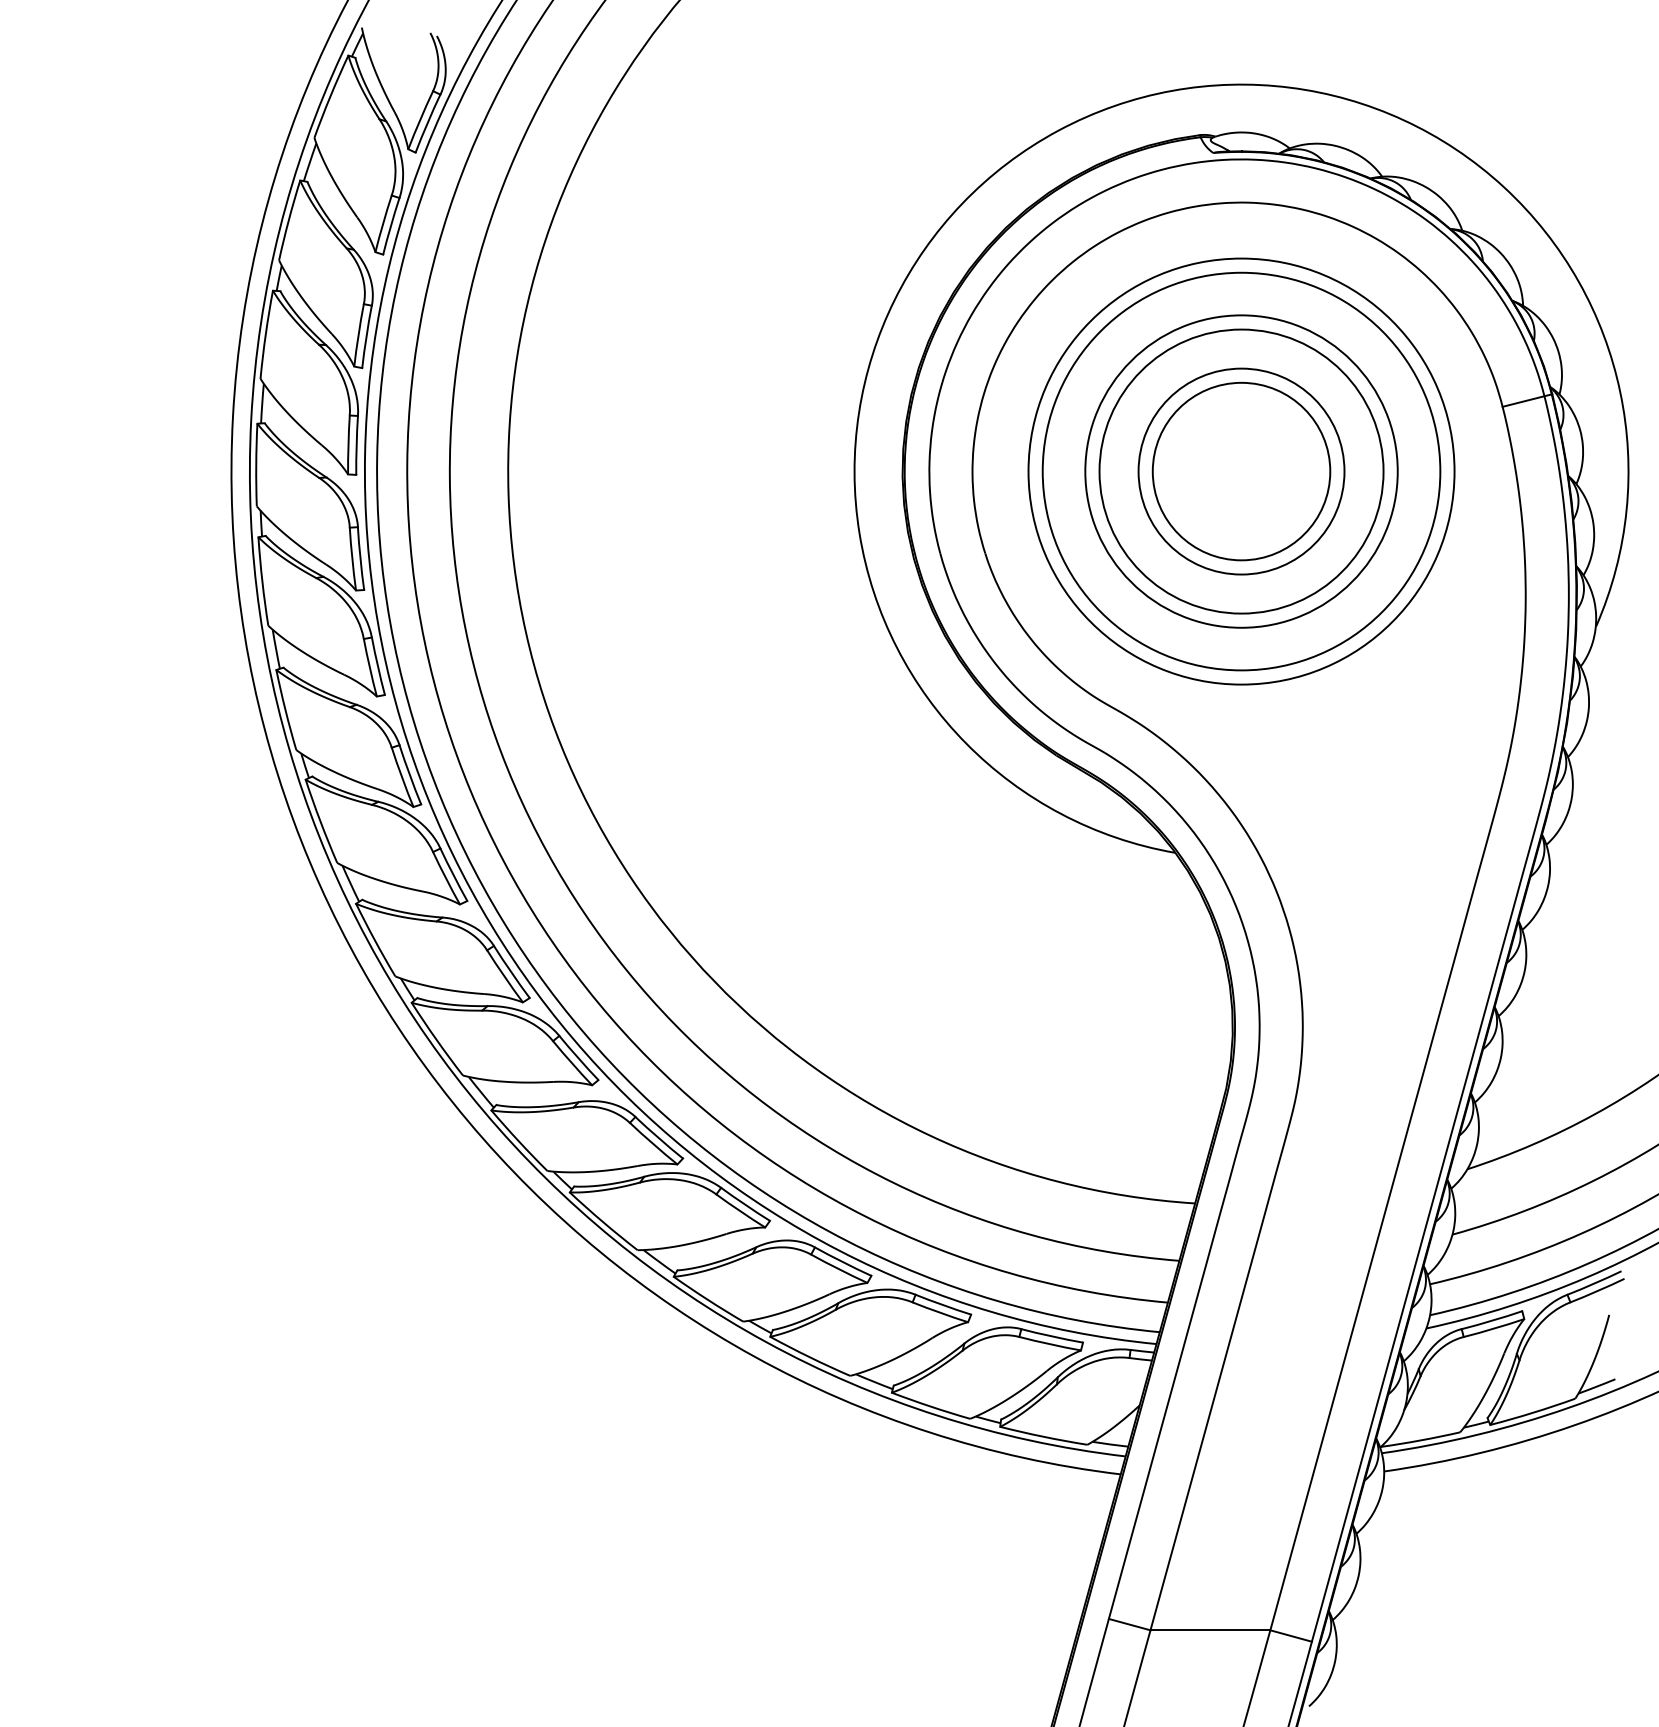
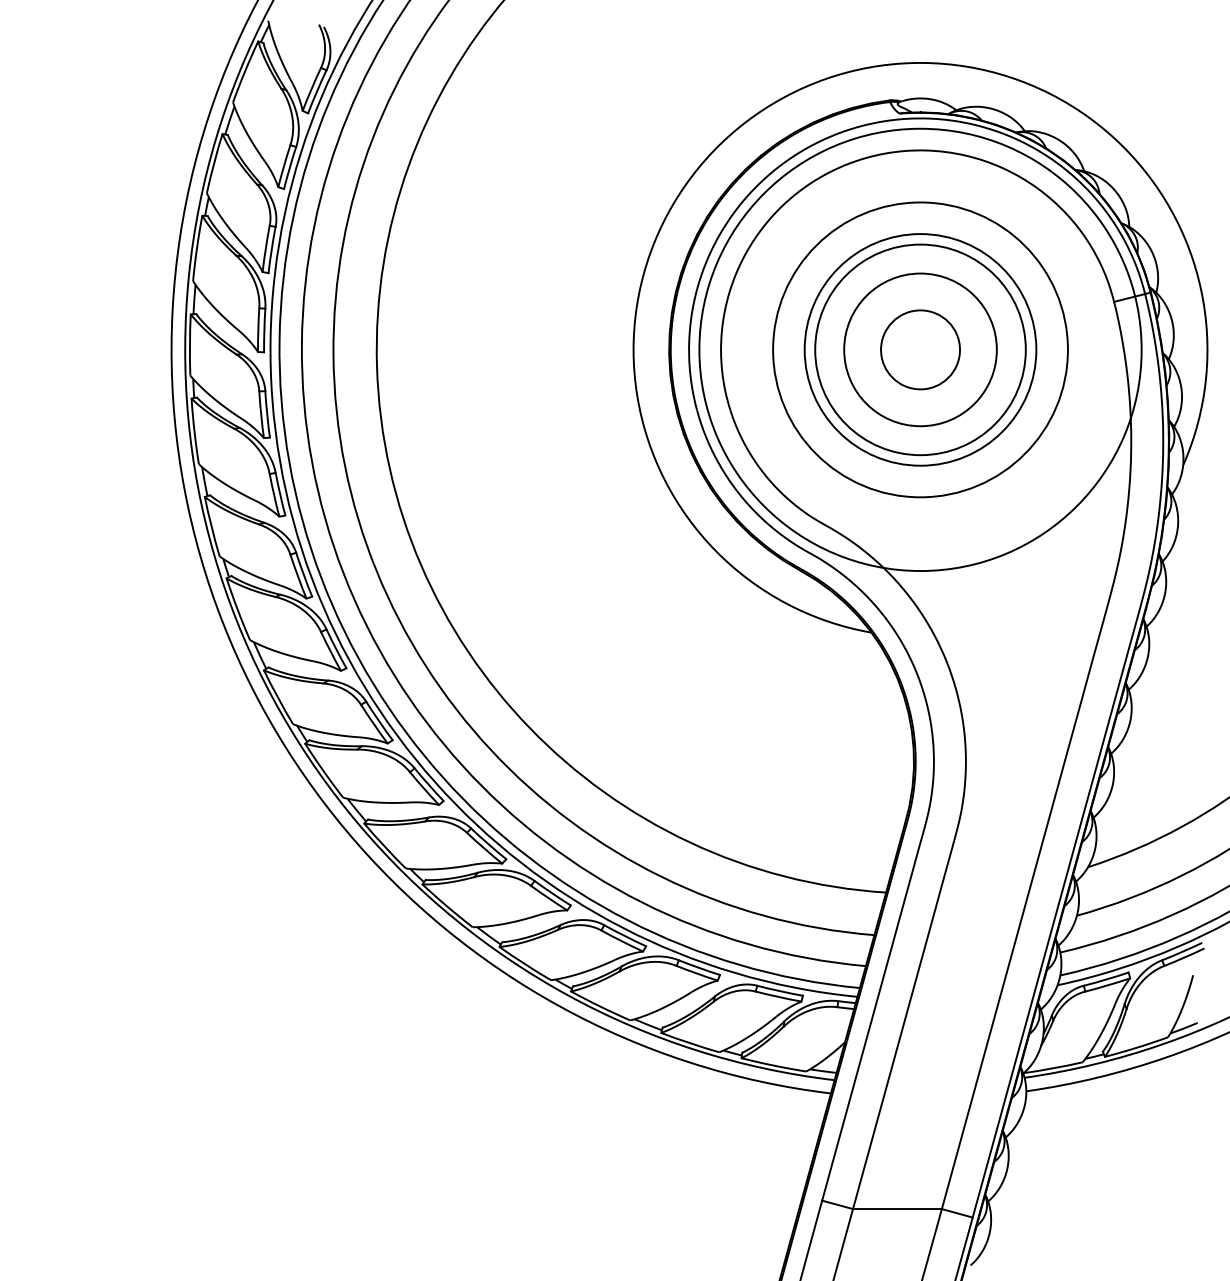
circle: (1241, 471) -> (920, 349), size x0.6
circle: (1241, 471) -> (920, 349), size x1.4

